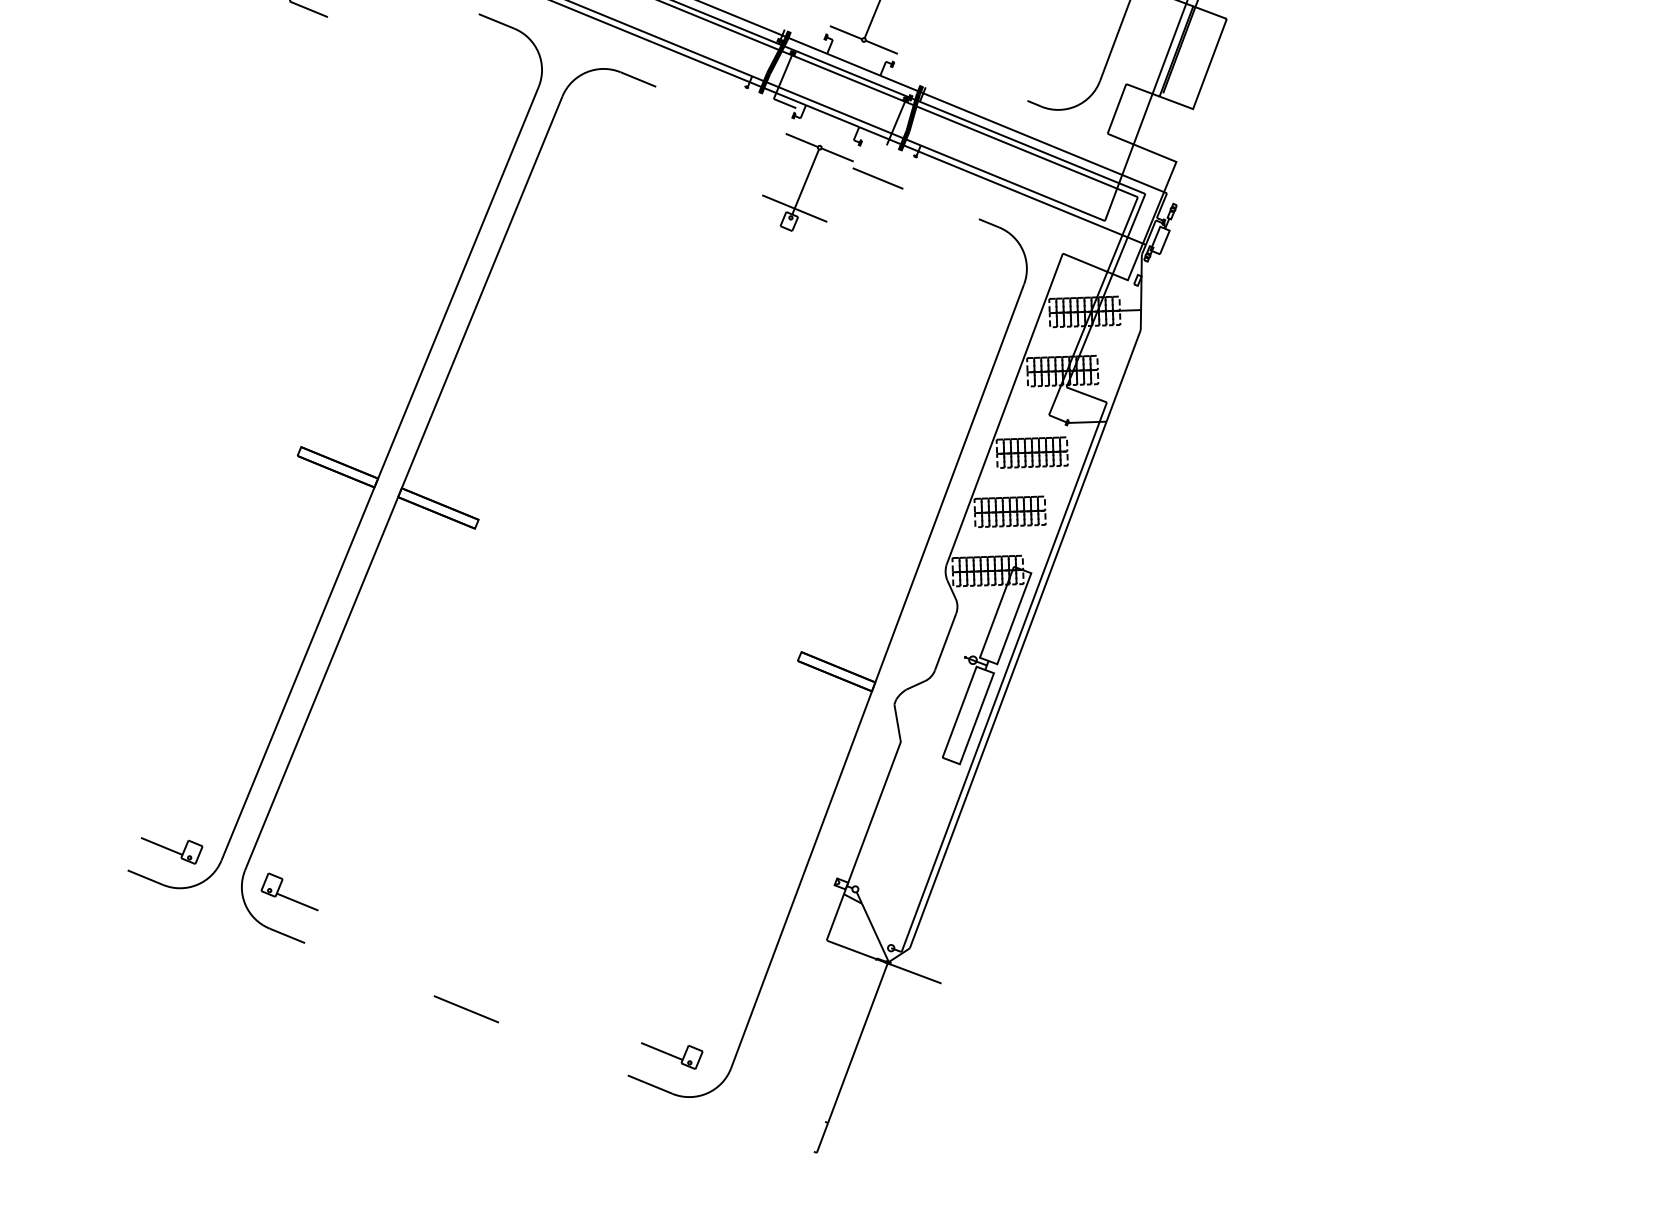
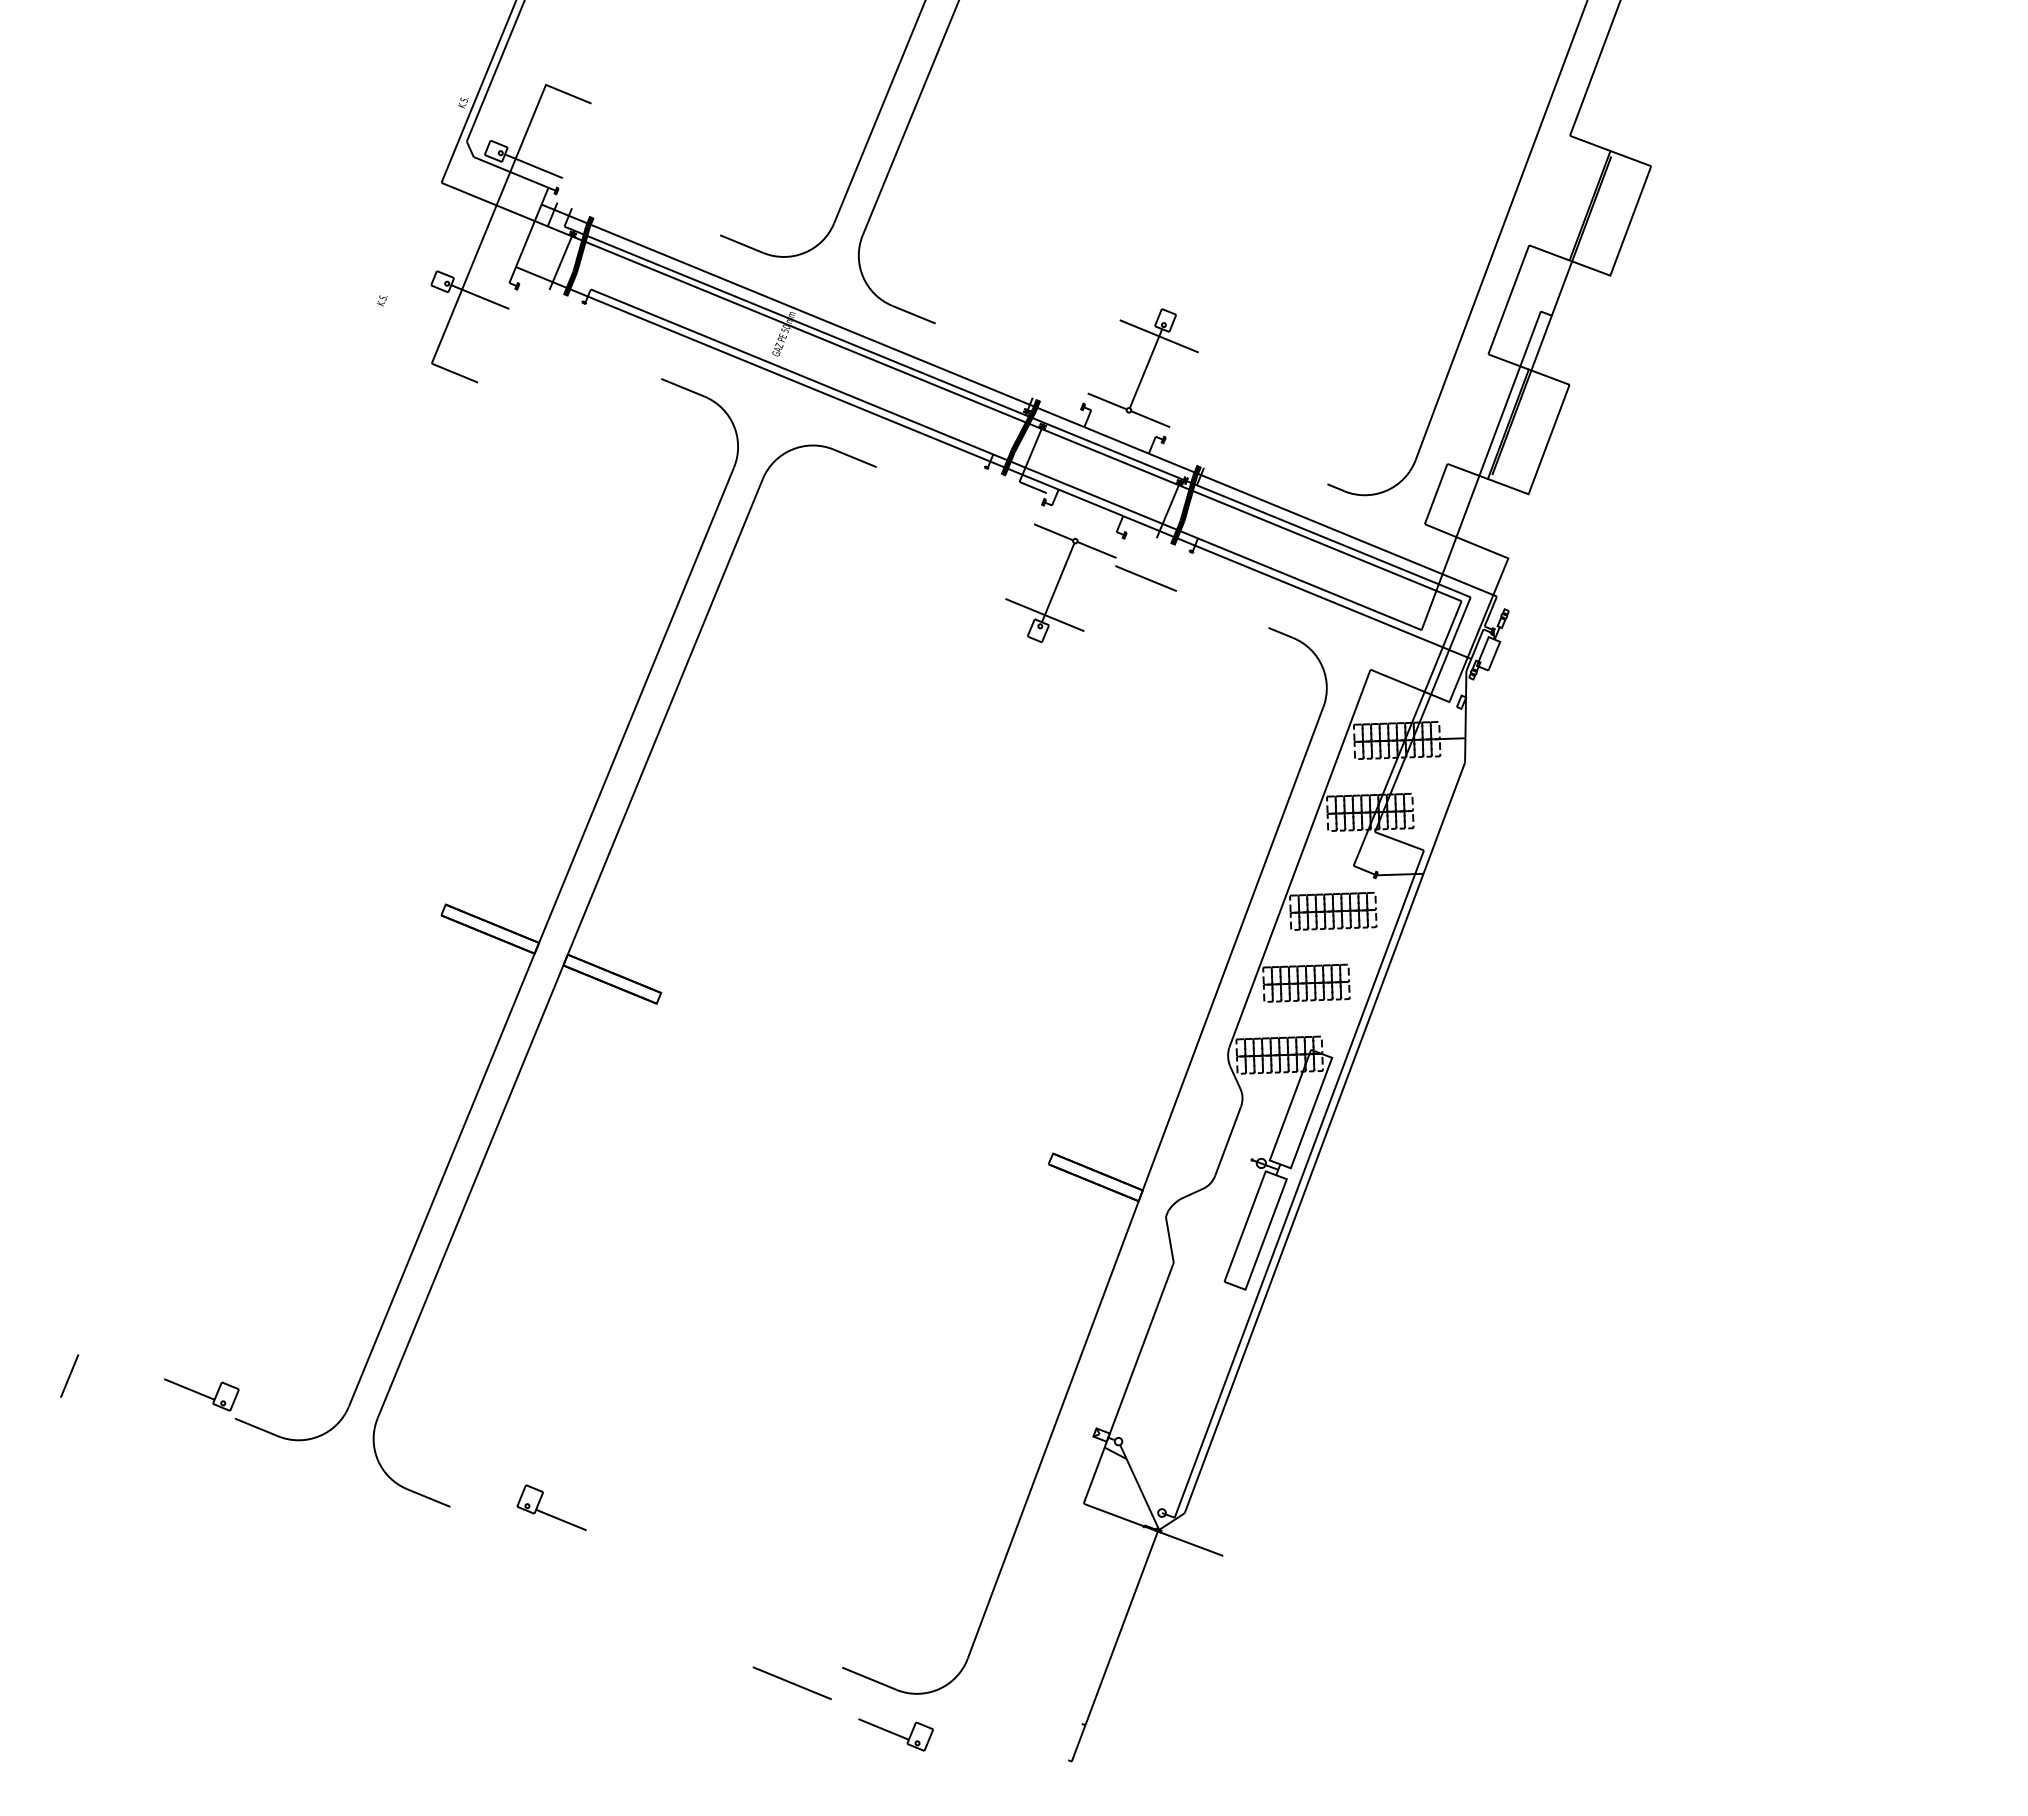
part: (171, 850) -> (201, 1394), moved
part: (287, 896) -> (548, 1513), moved
line: (465, 1009) -> (791, 1683), moved
part: (671, 1055) -> (895, 1734), moved

